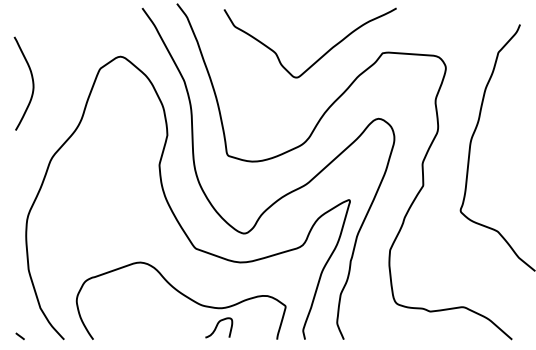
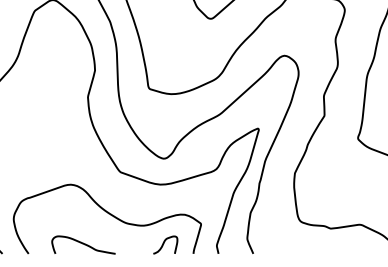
curve: (217, 327) -> (164, 244), moved
curve: (154, 329) -> (83, 244), added

